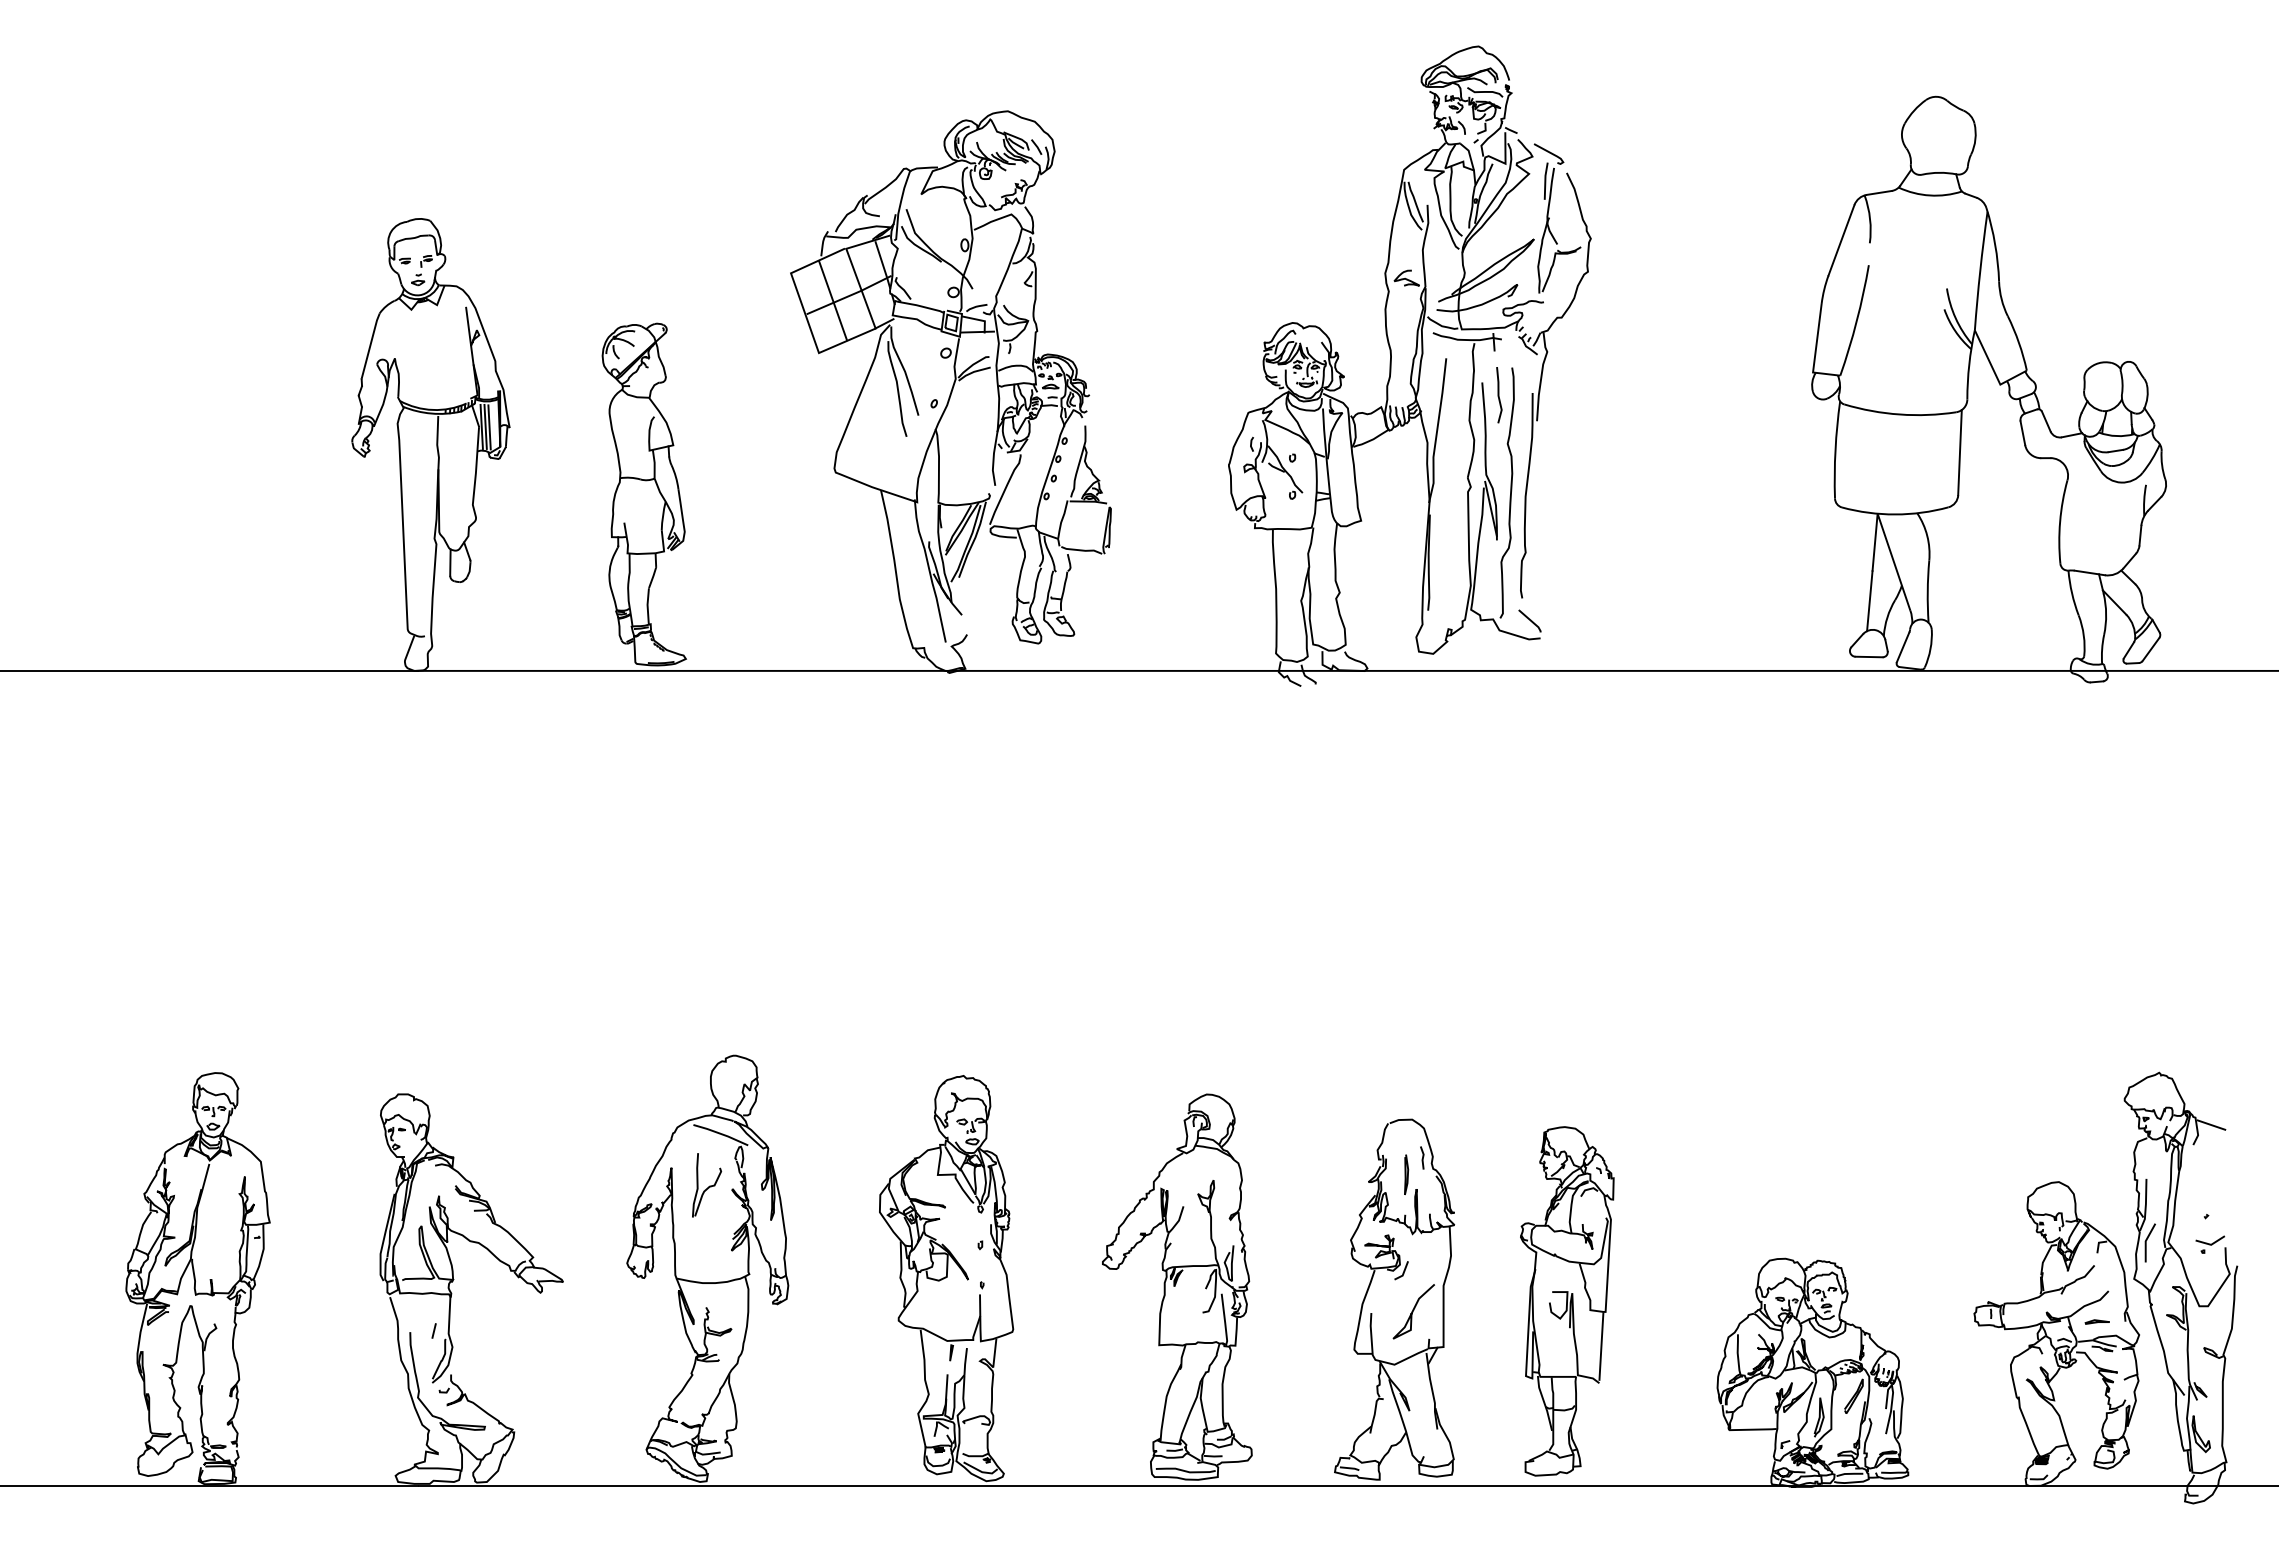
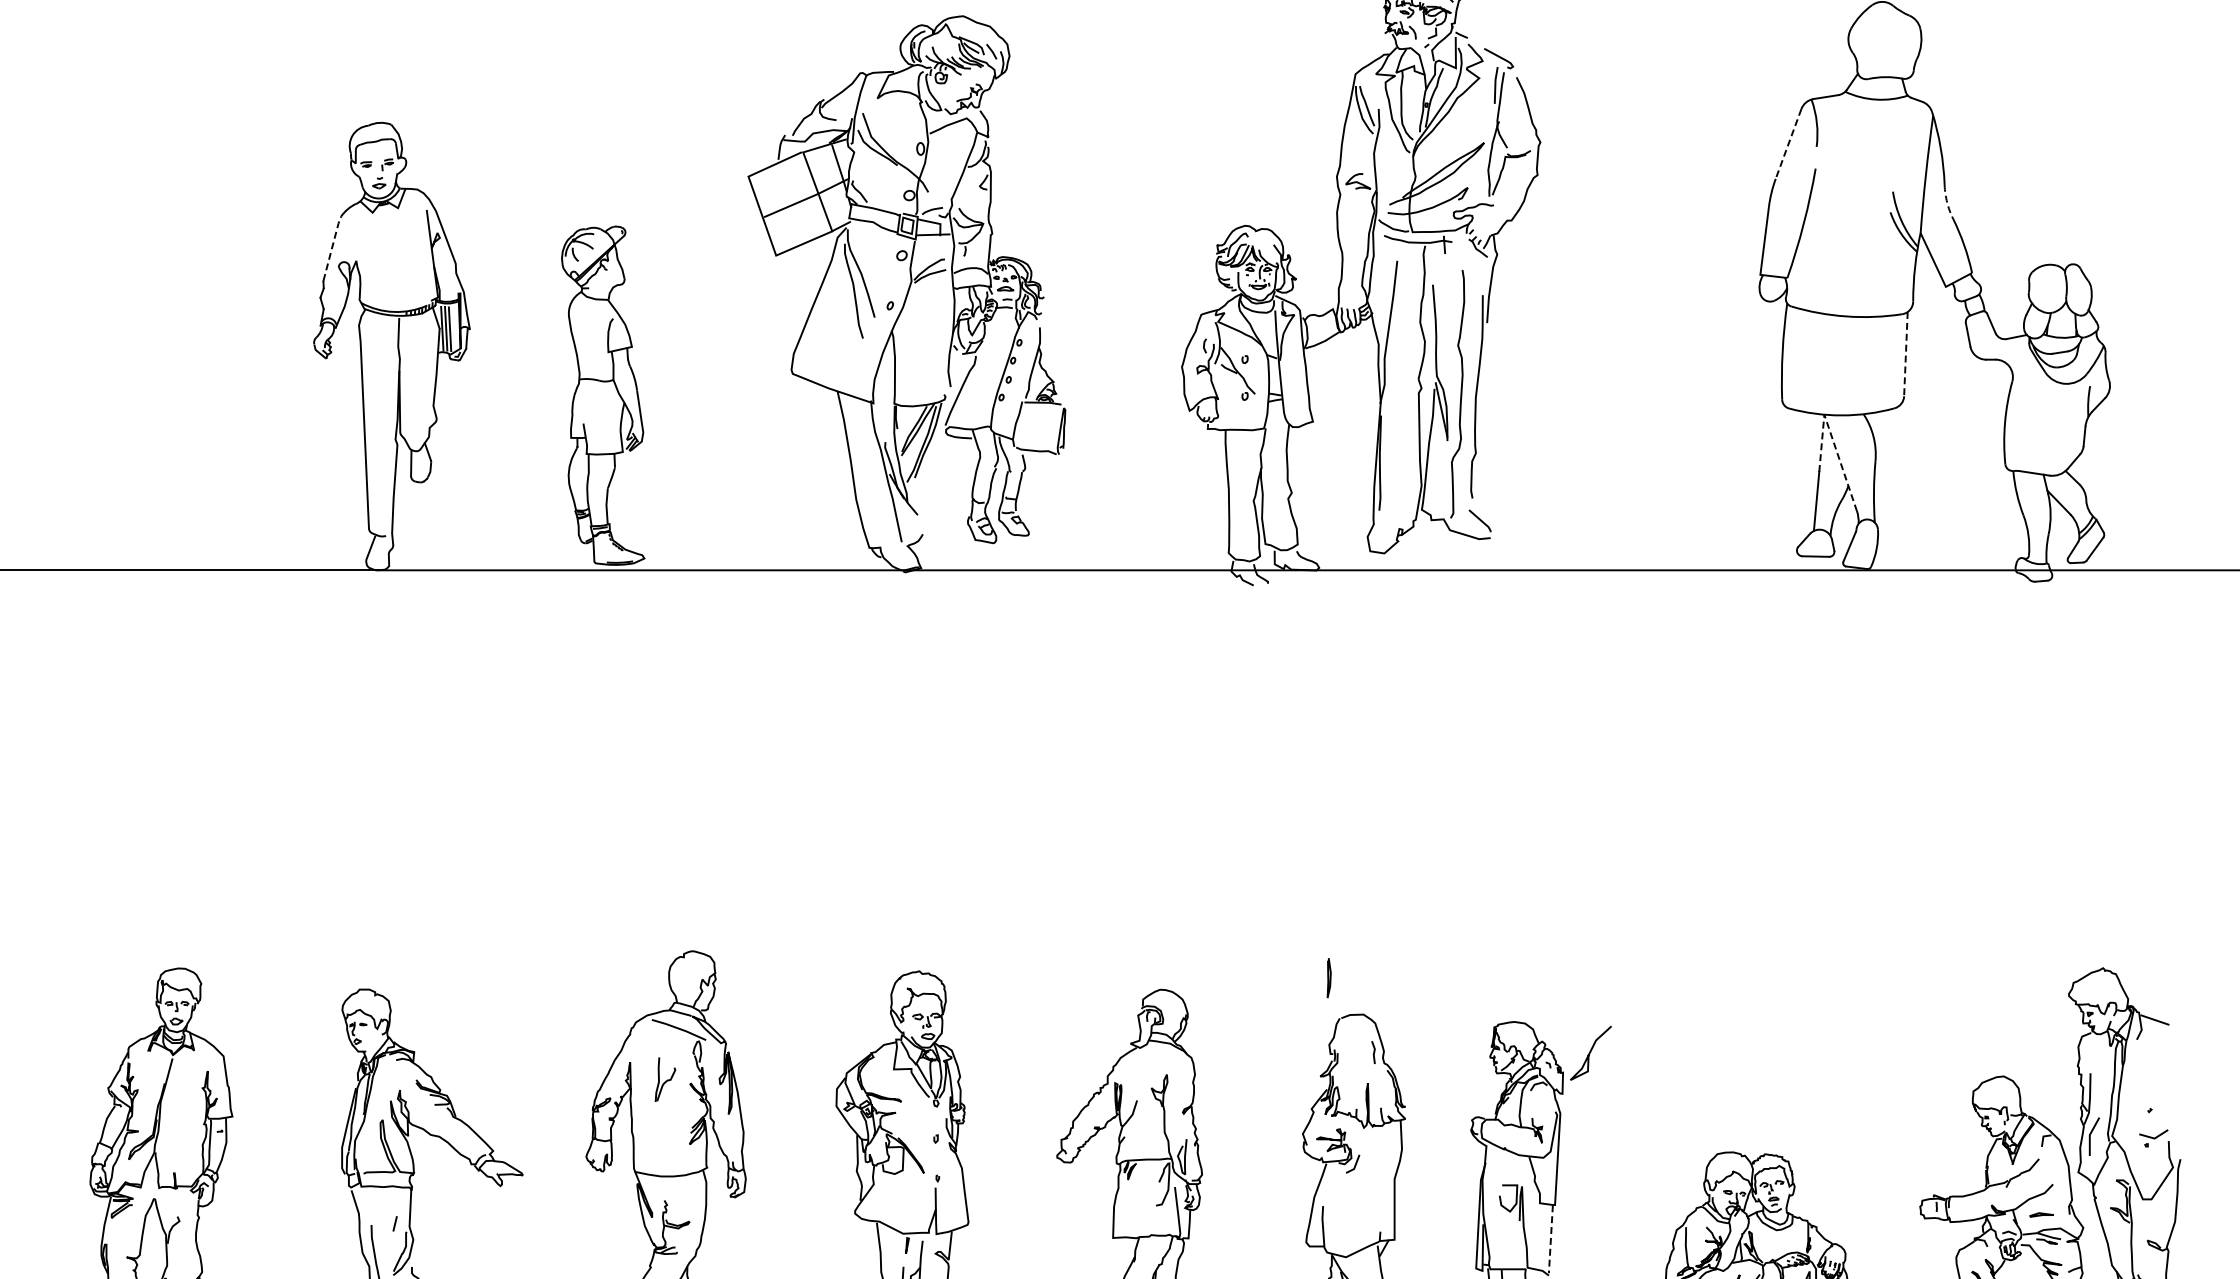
line: (1841, 240) -> (1788, 144), solid -> dashed
arc: (2001, 299) -> (1947, 202), solid -> dashed
line: (833, 300) -> (790, 203), removed
line: (370, 345) -> (332, 248), solid -> dashed
line: (1499, 395) -> (1449, 297), removed
line: (1959, 452) -> (1905, 354), solid -> dashed
line: (1884, 534) -> (1831, 435), solid -> dashed
curve: (1406, 1174) -> (1329, 977), moved
part: (707, 1185) -> (665, 1079), size x0.7
curve: (1413, 1311) -> (1590, 1053), moved
line: (1601, 1347) -> (1550, 1240), solid -> dashed

